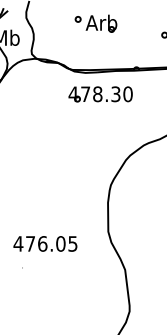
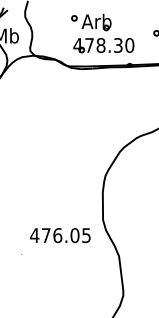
part: (100, 94) -> (103, 45), moved
text: (45, 243) -> (60, 235), moved

